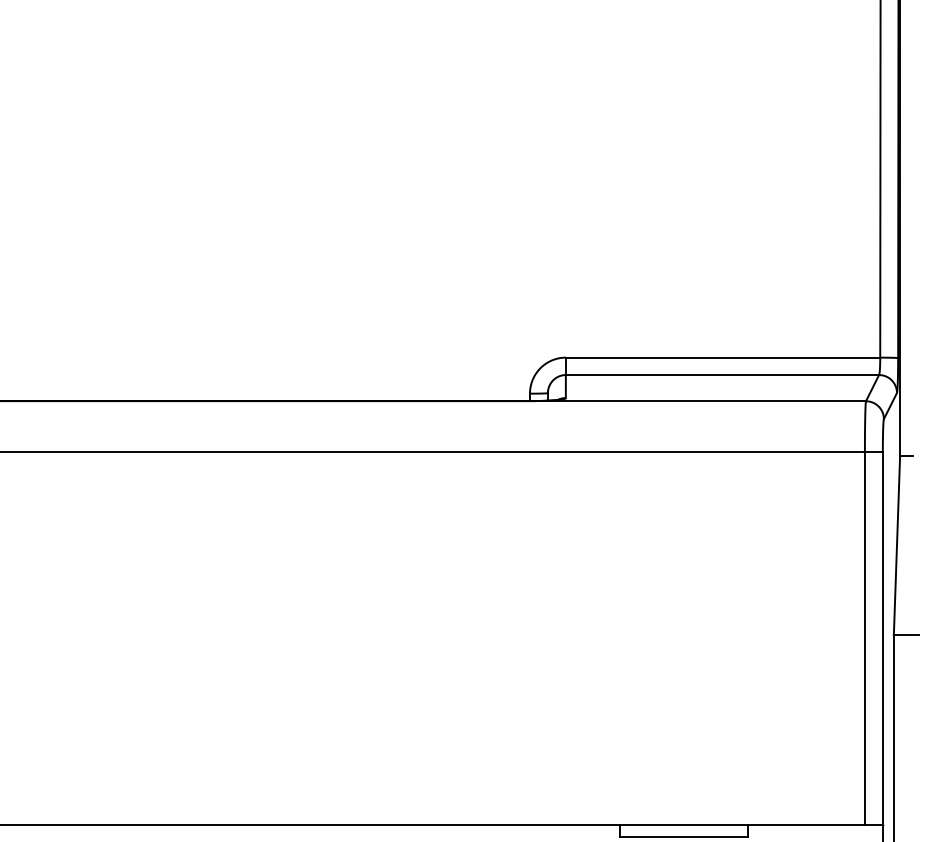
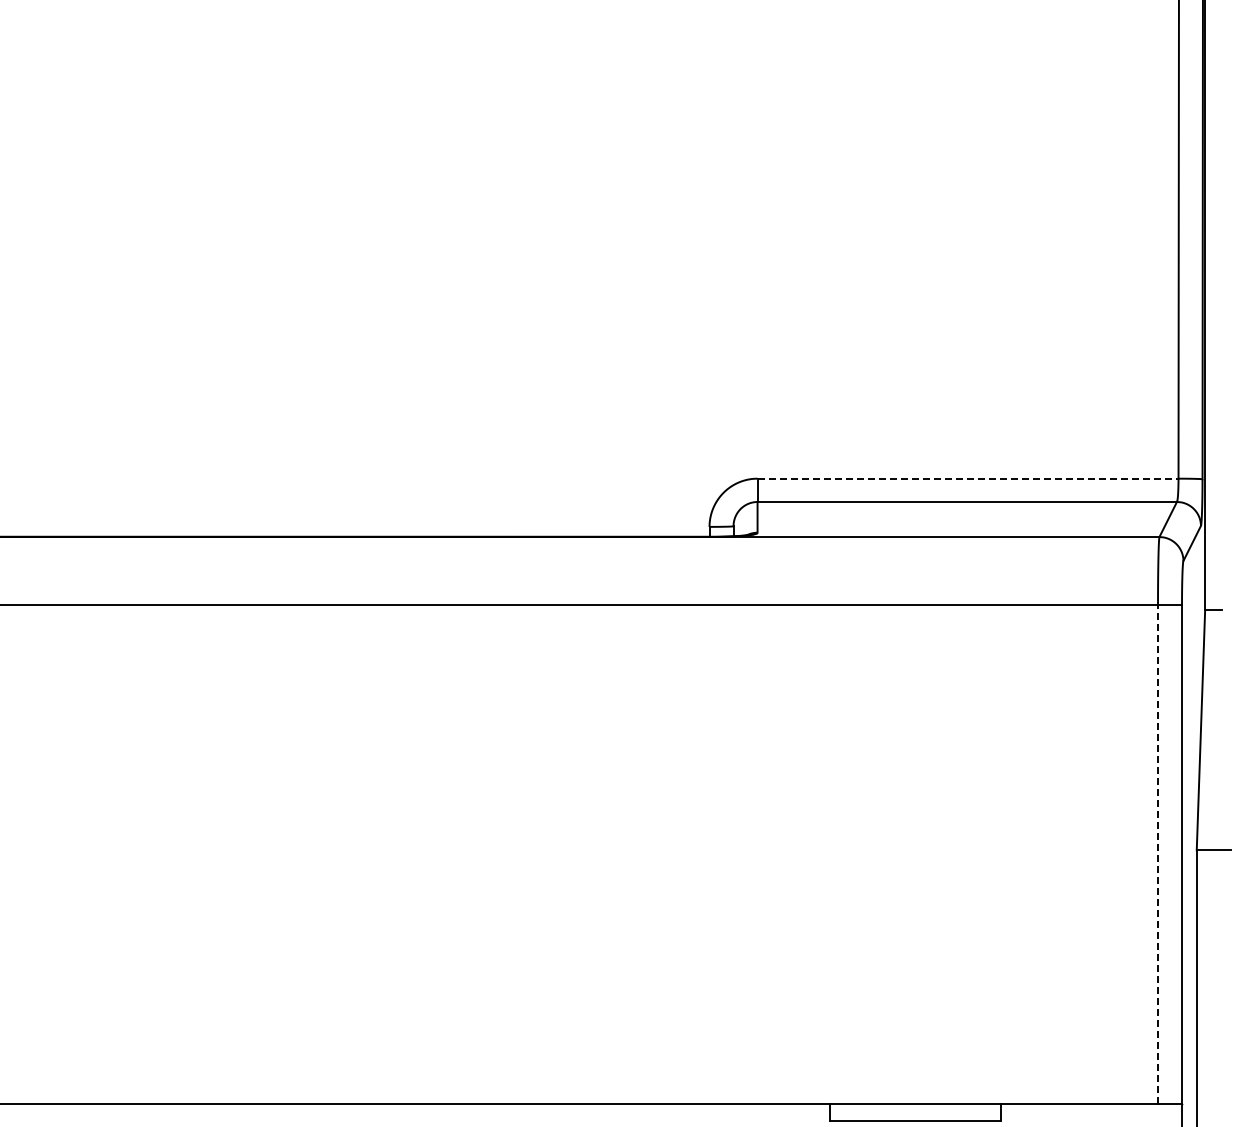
line: (723, 357) -> (968, 478), solid -> dashed
line: (865, 638) -> (1158, 854), solid -> dashed

